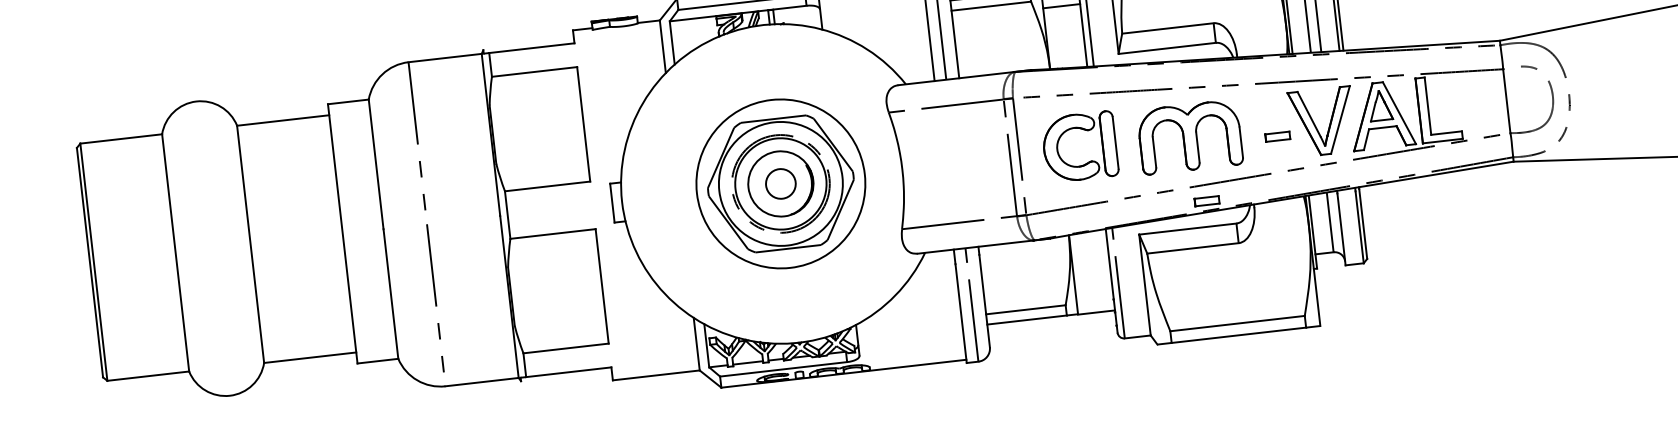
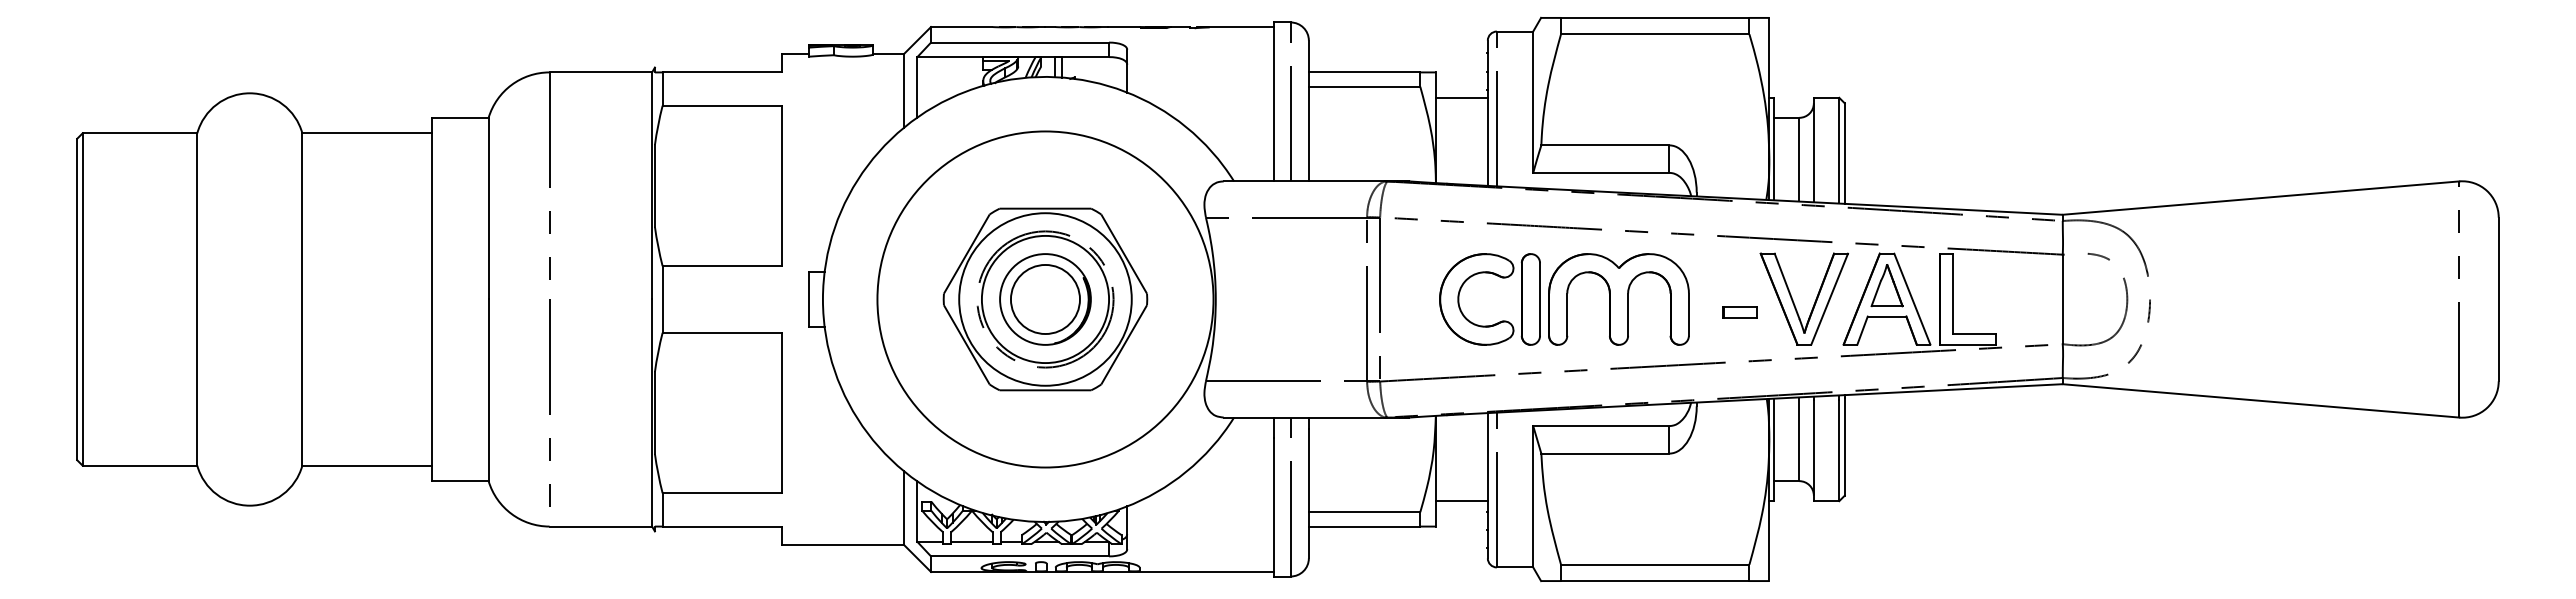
part: (1084, 130) -> (1499, 277), moved
circle: (780, 183) -> (1045, 299), size x1.43
circle: (780, 183) -> (1045, 299), size x1.67
part: (1206, 201) -> (1631, 390), removed
line: (1096, 312) -> (1461, 501), moved

